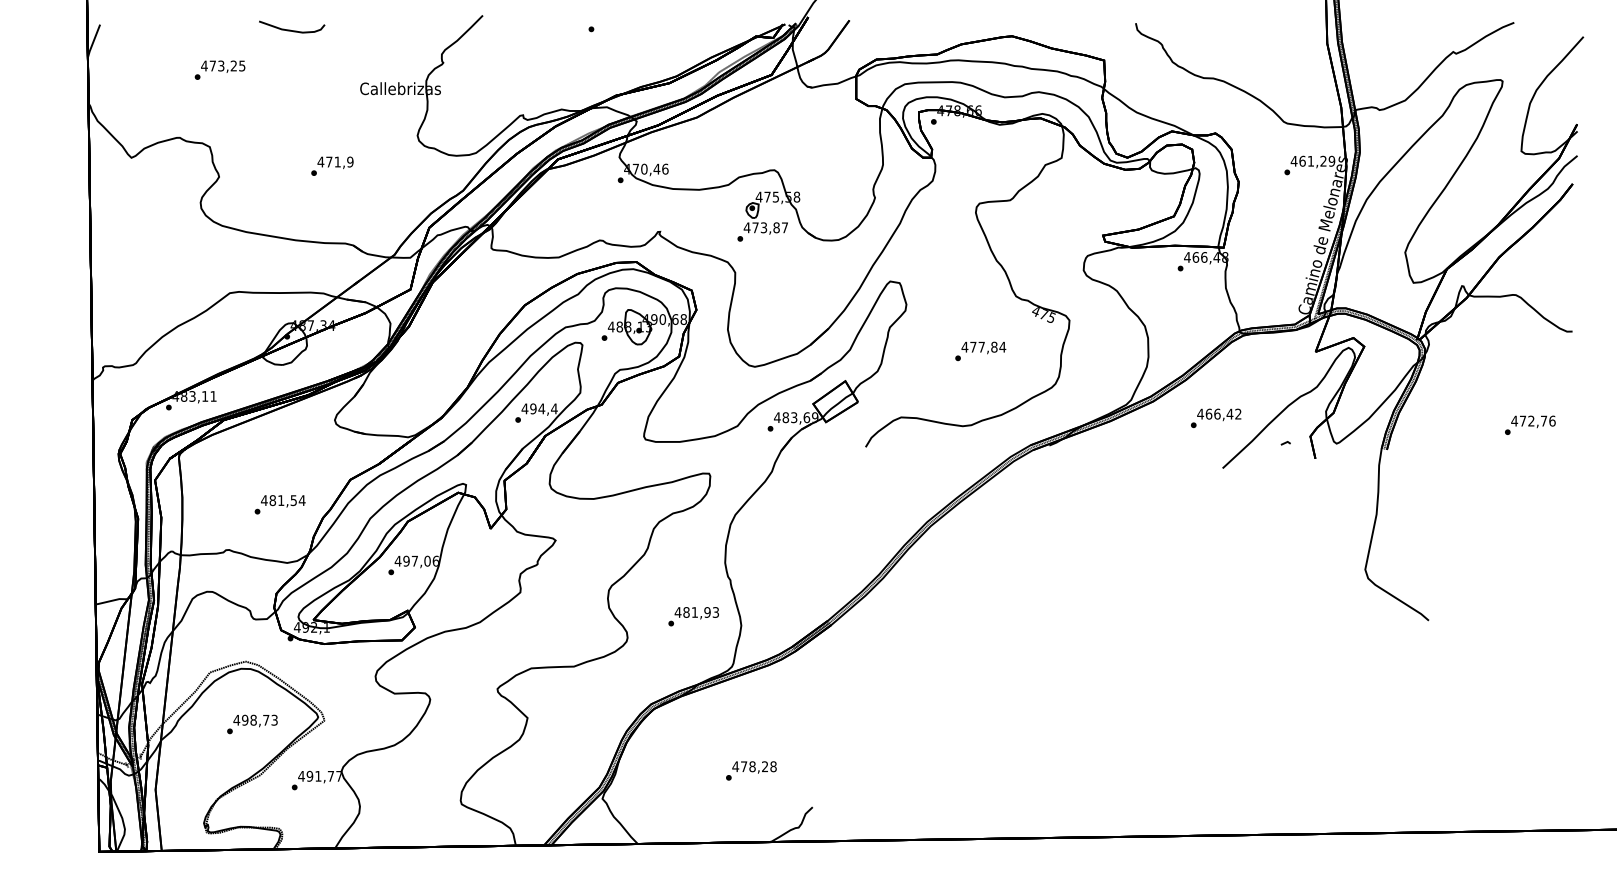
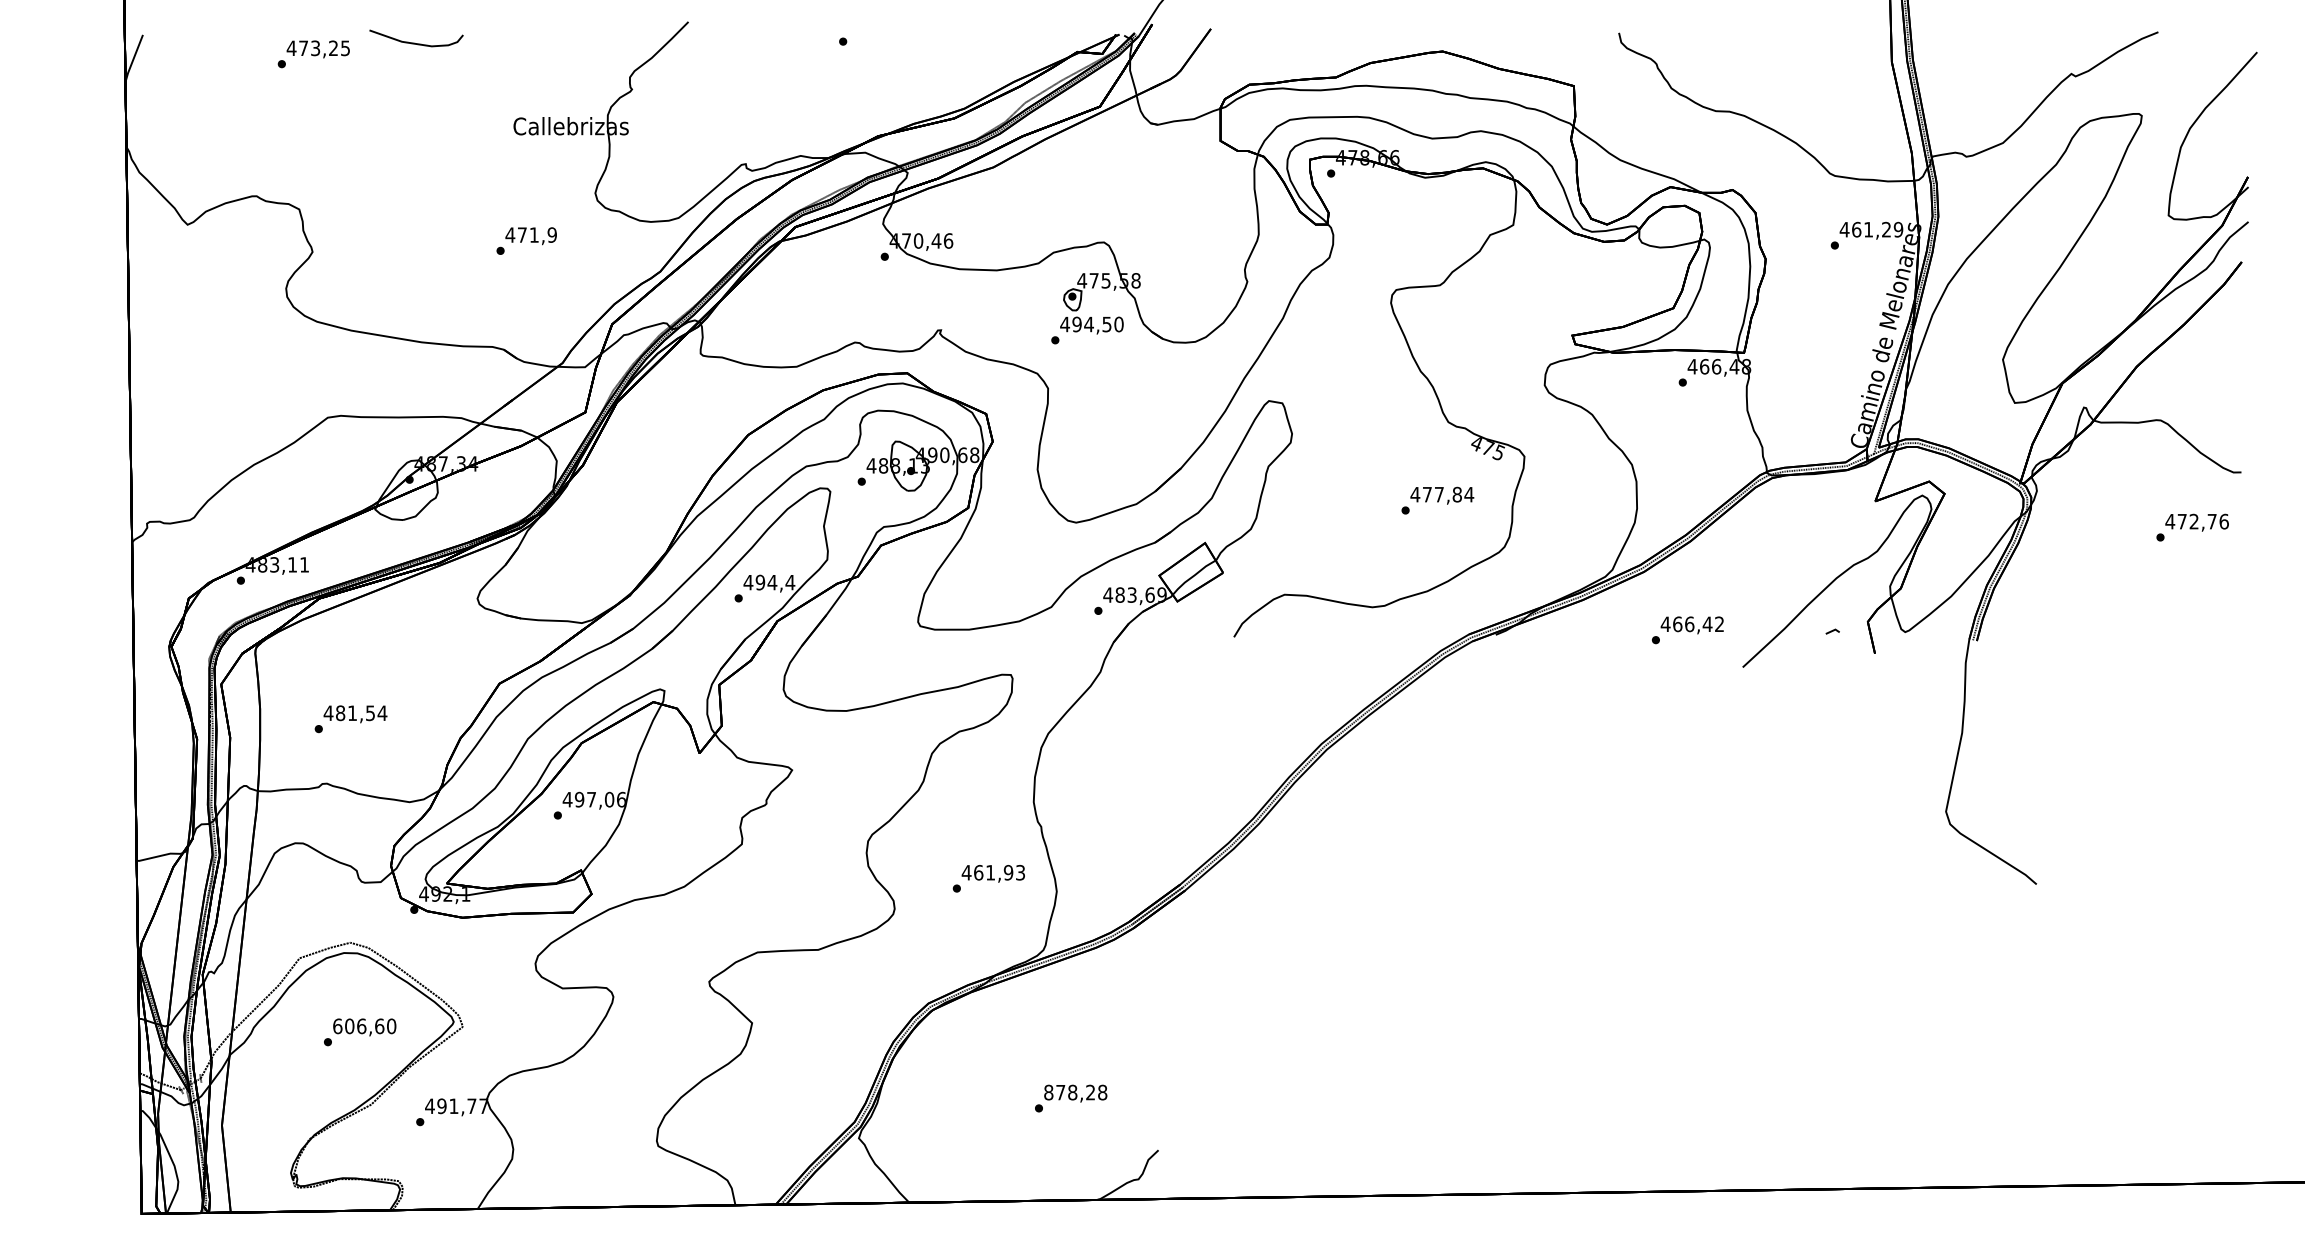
text: (219, 69) -> (313, 53), moved
text: (332, 165) -> (526, 239), moved
text: (770, 227) -> (1098, 324), 473,87 -> 494,50
text: (980, 351) -> (1437, 500), moved
text: (1216, 418) -> (1688, 630), moved
text: (1530, 424) -> (2192, 526), moved
text: (279, 504) -> (350, 718), moved
text: (686, 612) -> (978, 872), 481,93 -> 461,93
text: (255, 719) -> (364, 1025), 498,73 -> 606,60
text: (735, 766) -> (1048, 1092), 478,28 -> 878,28

